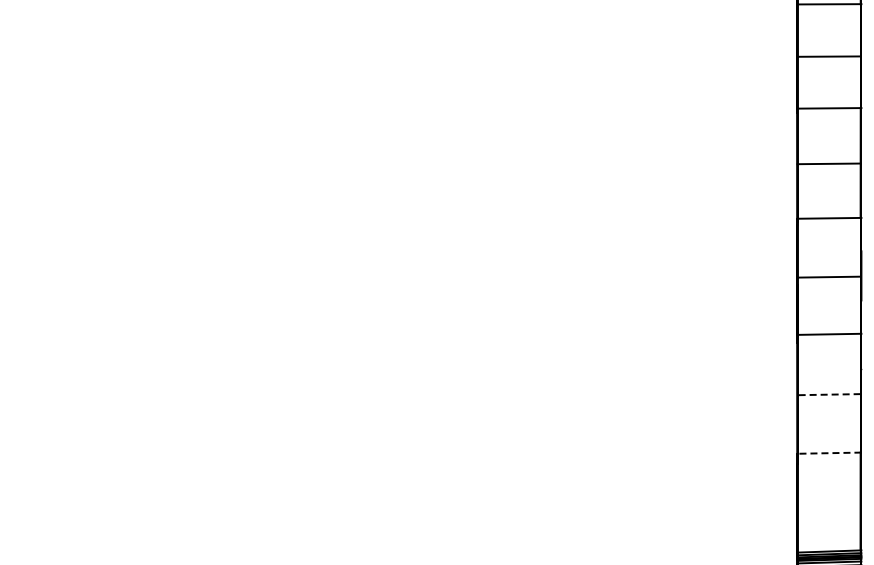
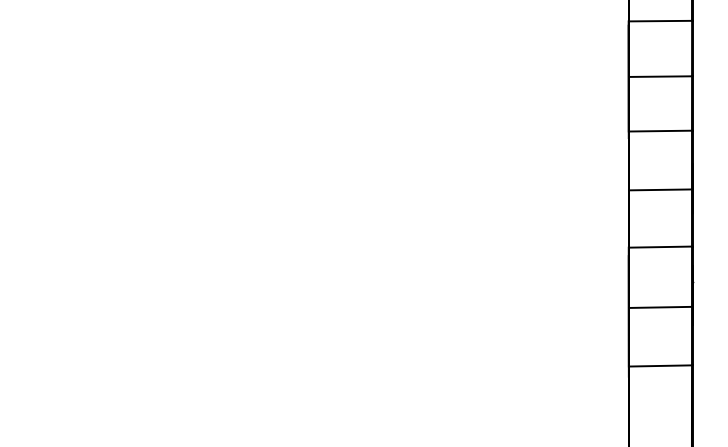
line: (829, 394) -> (660, 307), dashed -> solid
line: (829, 453) -> (660, 366), dashed -> solid

